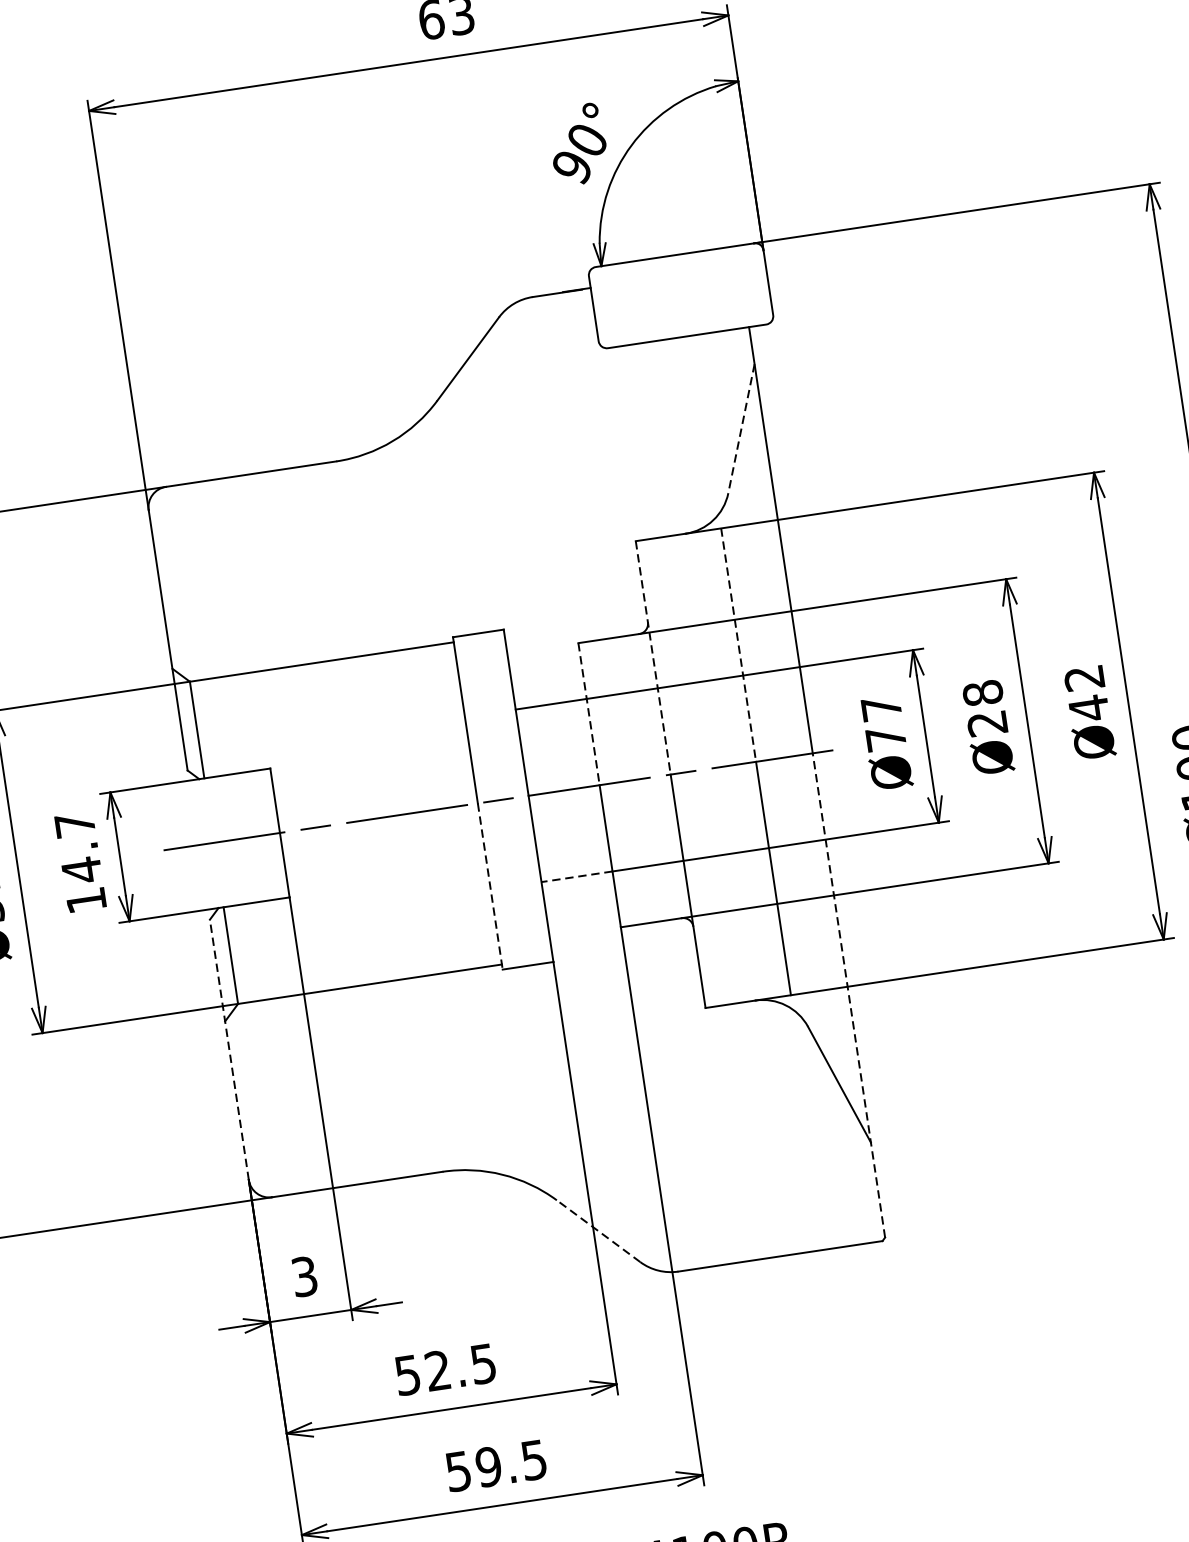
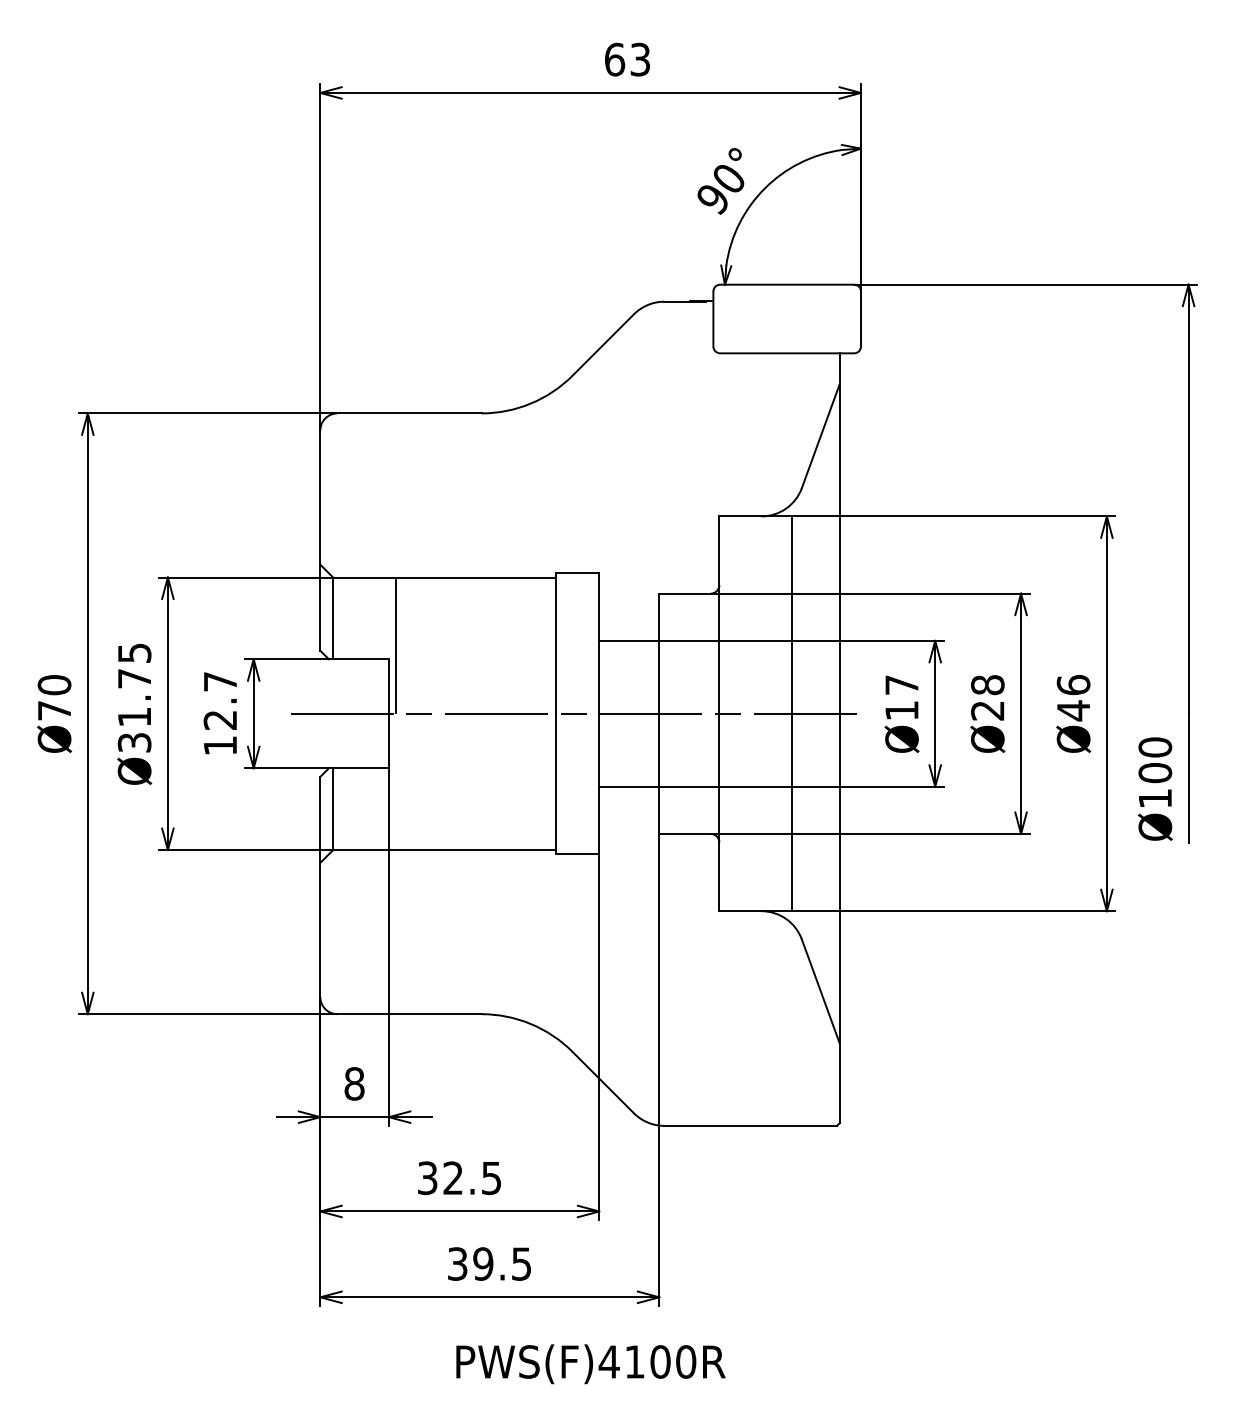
line: (741, 428) -> (820, 436), dashed -> solid
line: (738, 645) -> (791, 615), dashed -> solid
line: (653, 658) -> (719, 615), dashed -> solid
text: (1084, 677) -> (1073, 684), Ø42 -> Ø46
line: (589, 715) -> (659, 654), dashed -> solid
text: (885, 738) -> (901, 710), Ø77 -> Ø17
line: (276, 749) -> (396, 644), added
text: (80, 869) -> (219, 719), 14.7 -> 12.7
line: (576, 876) -> (628, 786), dashed -> solid
line: (490, 886) -> (556, 784), dashed -> solid
line: (848, 995) -> (839, 918), dashed -> solid
line: (229, 1049) -> (320, 886), dashed -> solid
line: (597, 1231) -> (602, 1082), dashed -> solid
text: (304, 1276) -> (354, 1083), 3 -> 8
text: (407, 1374) -> (427, 1177), 52.5 -> 32.5
text: (458, 1470) -> (457, 1263), 59.5 -> 39.5

